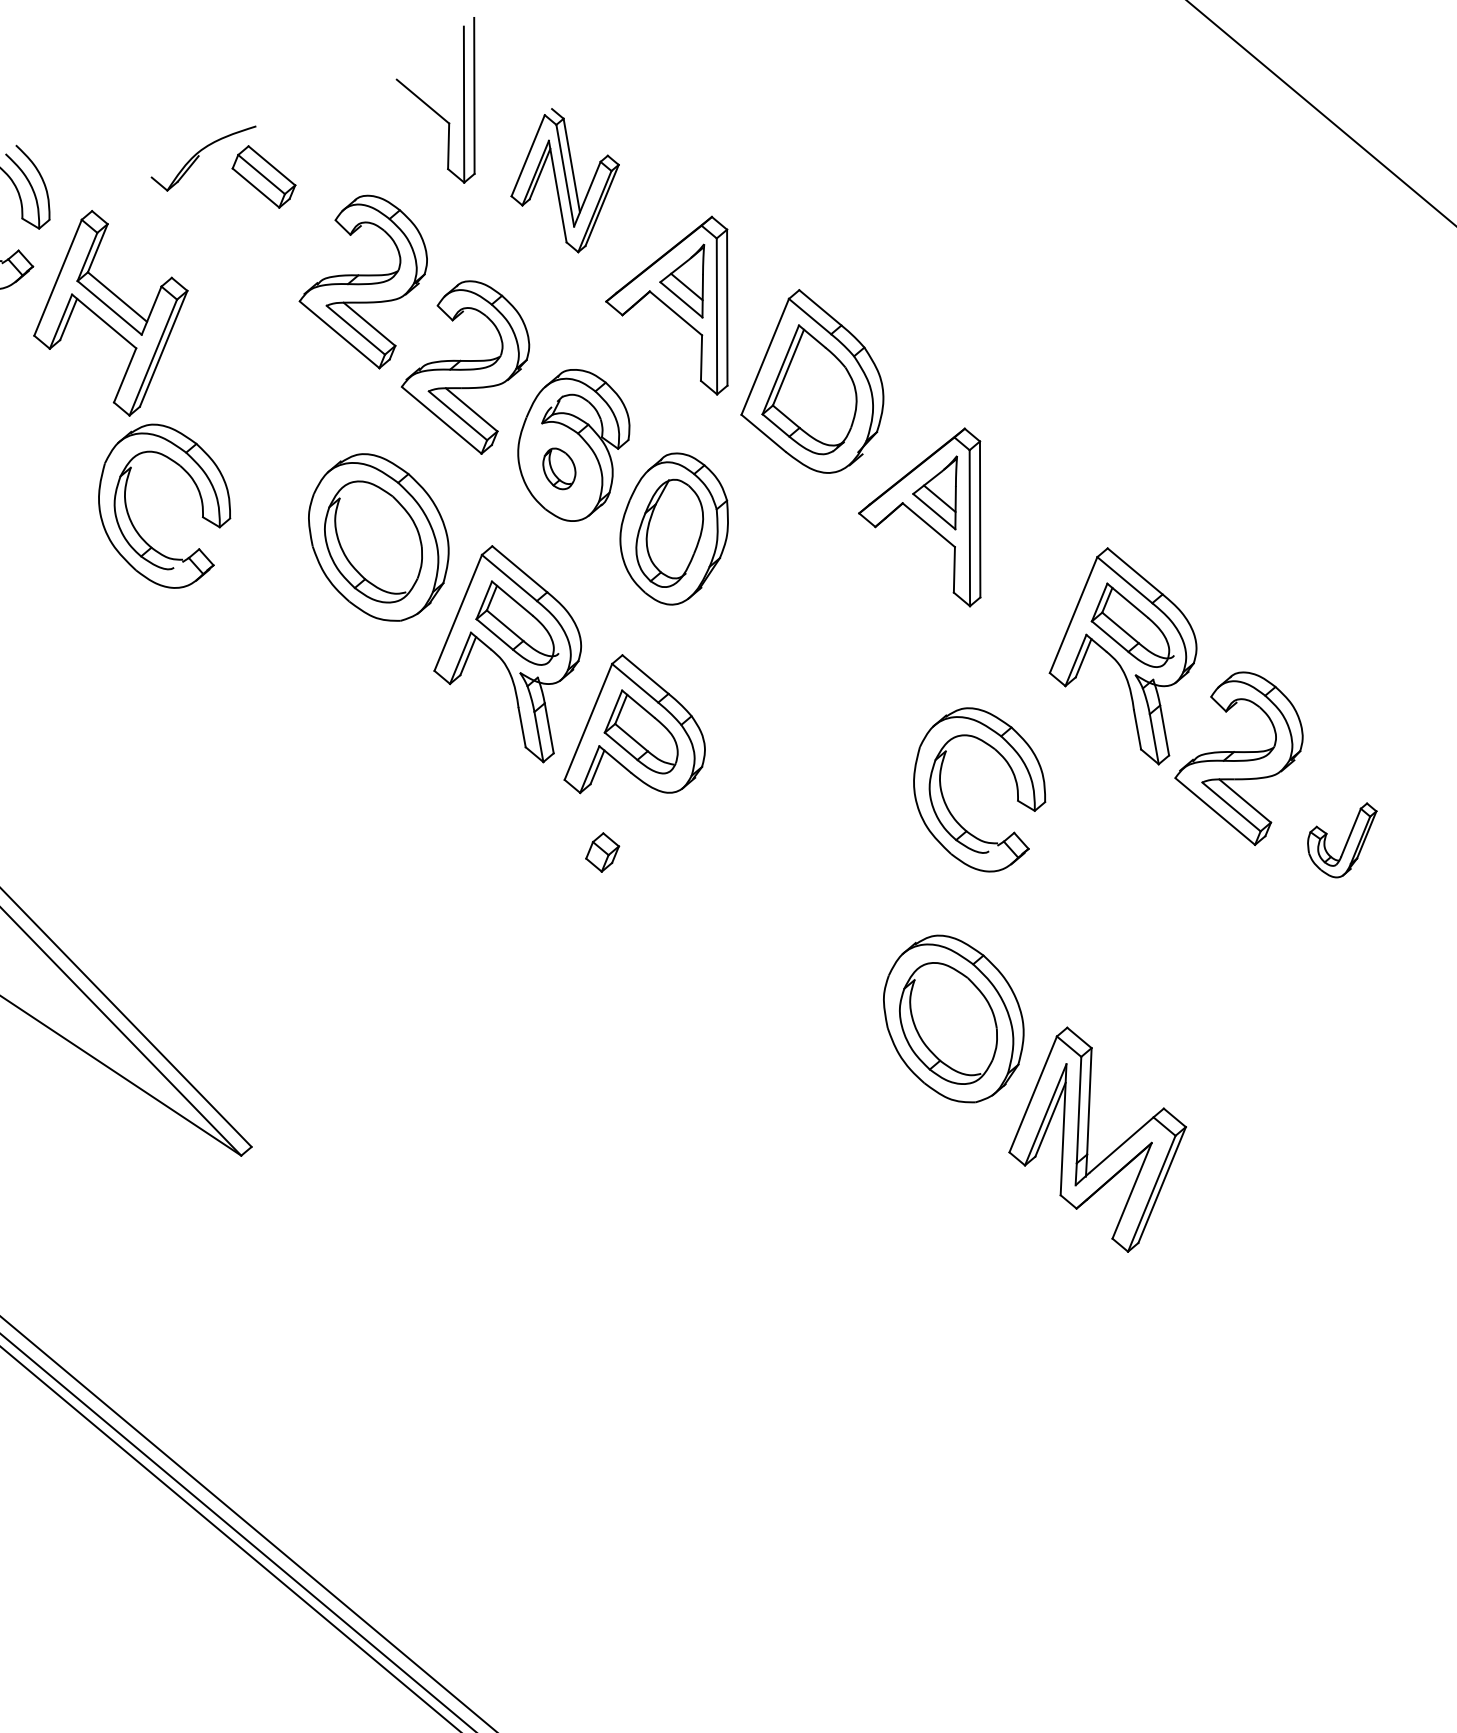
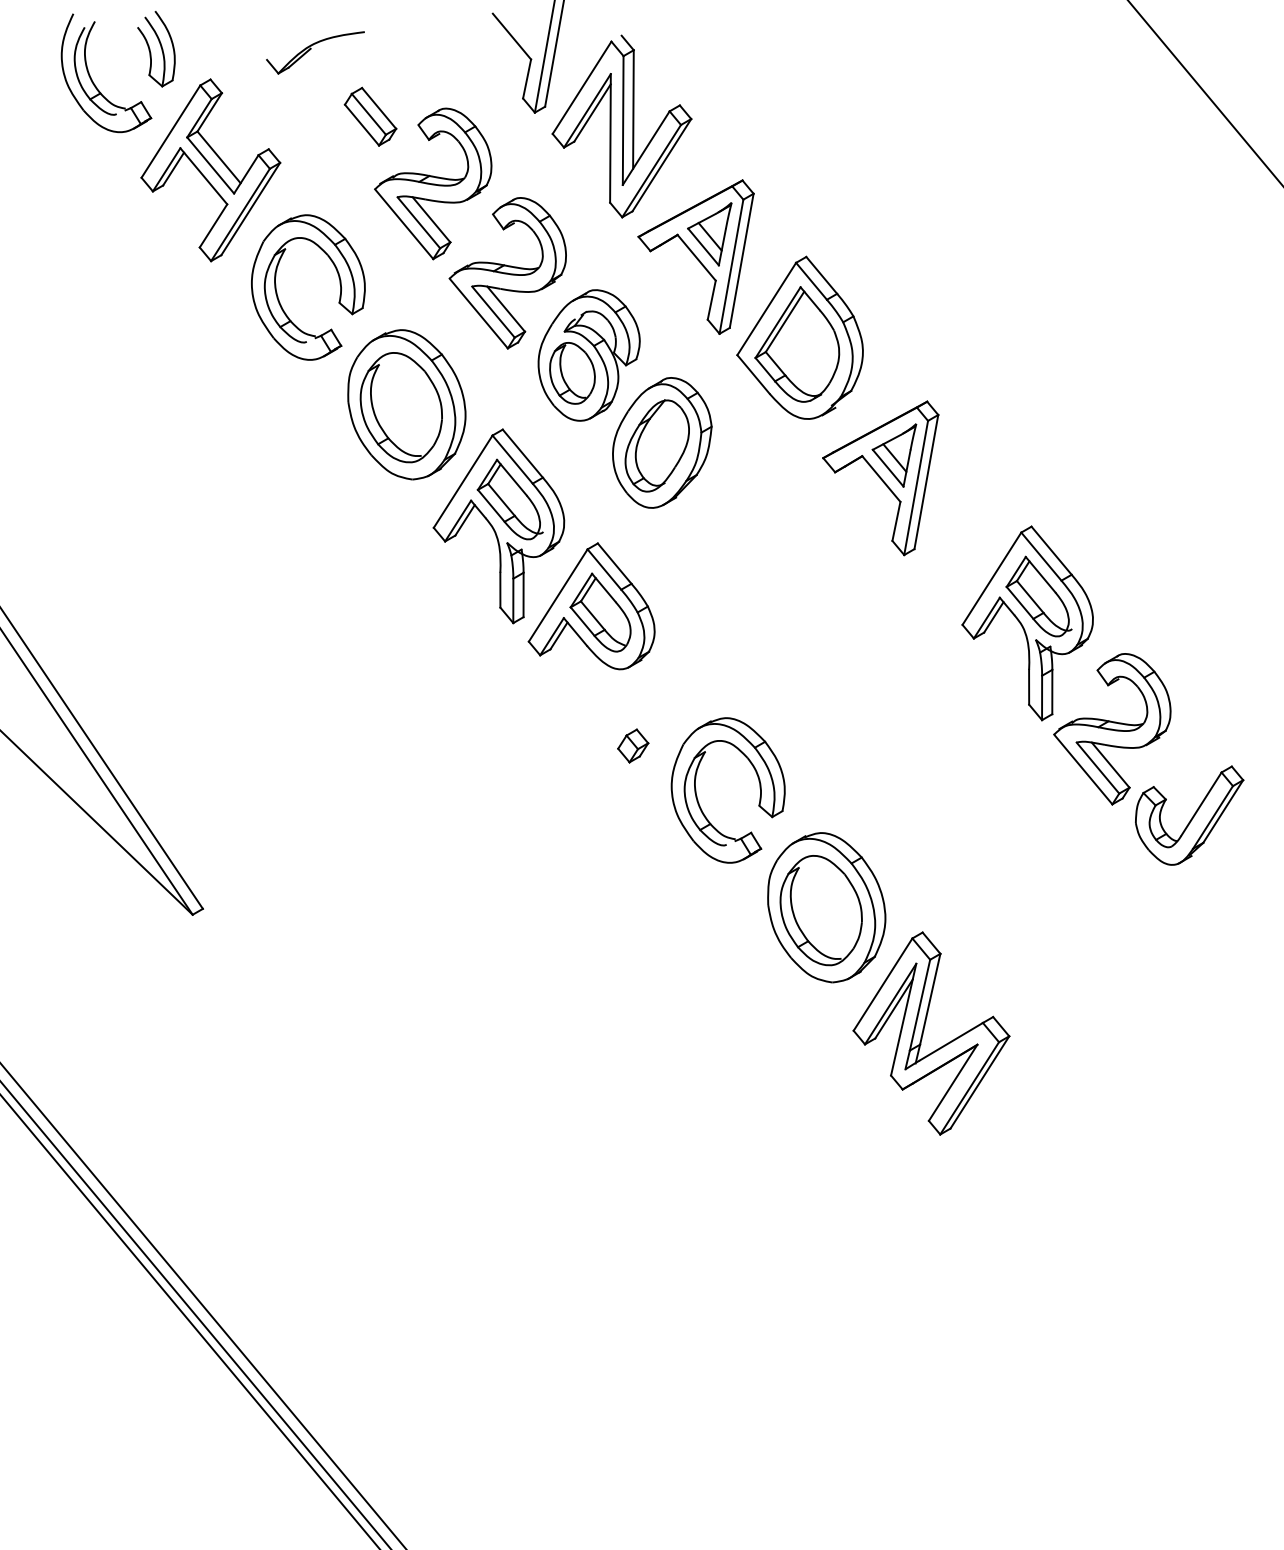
part: (263, 176) -> (370, 116), moved
part: (564, 180) -> (621, 126), size x1.43
part: (559, 468) -> (572, 373), size x1.67
part: (199, 496) -> (339, 284), moved
part: (948, 806) -> (698, 799), moved
part: (1344, 841) -> (1189, 815), size x1.67
part: (602, 851) -> (633, 745), moved

